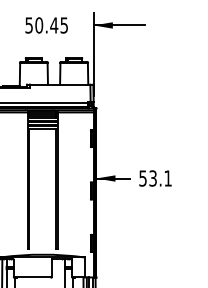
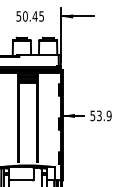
text: (167, 177) -> (108, 115), 53.1 -> 53.9

